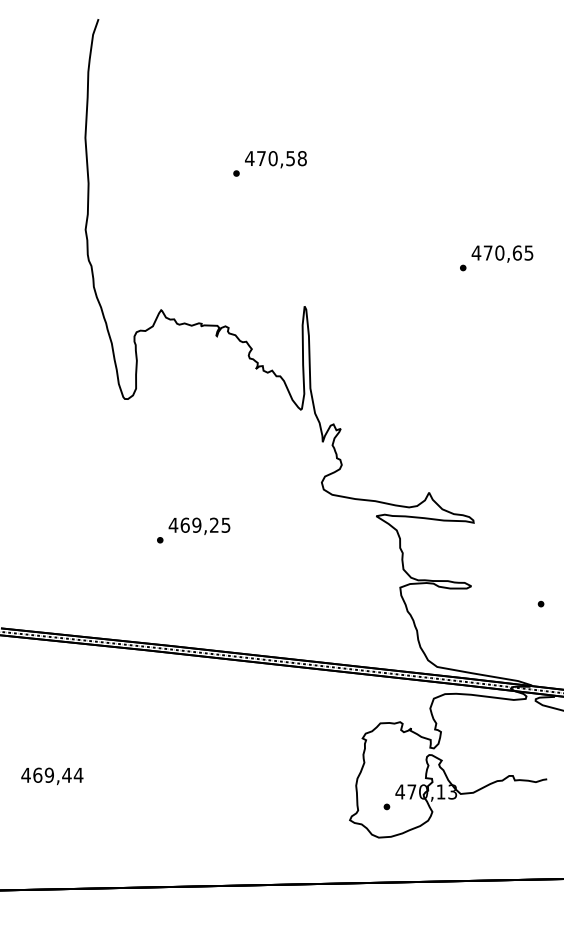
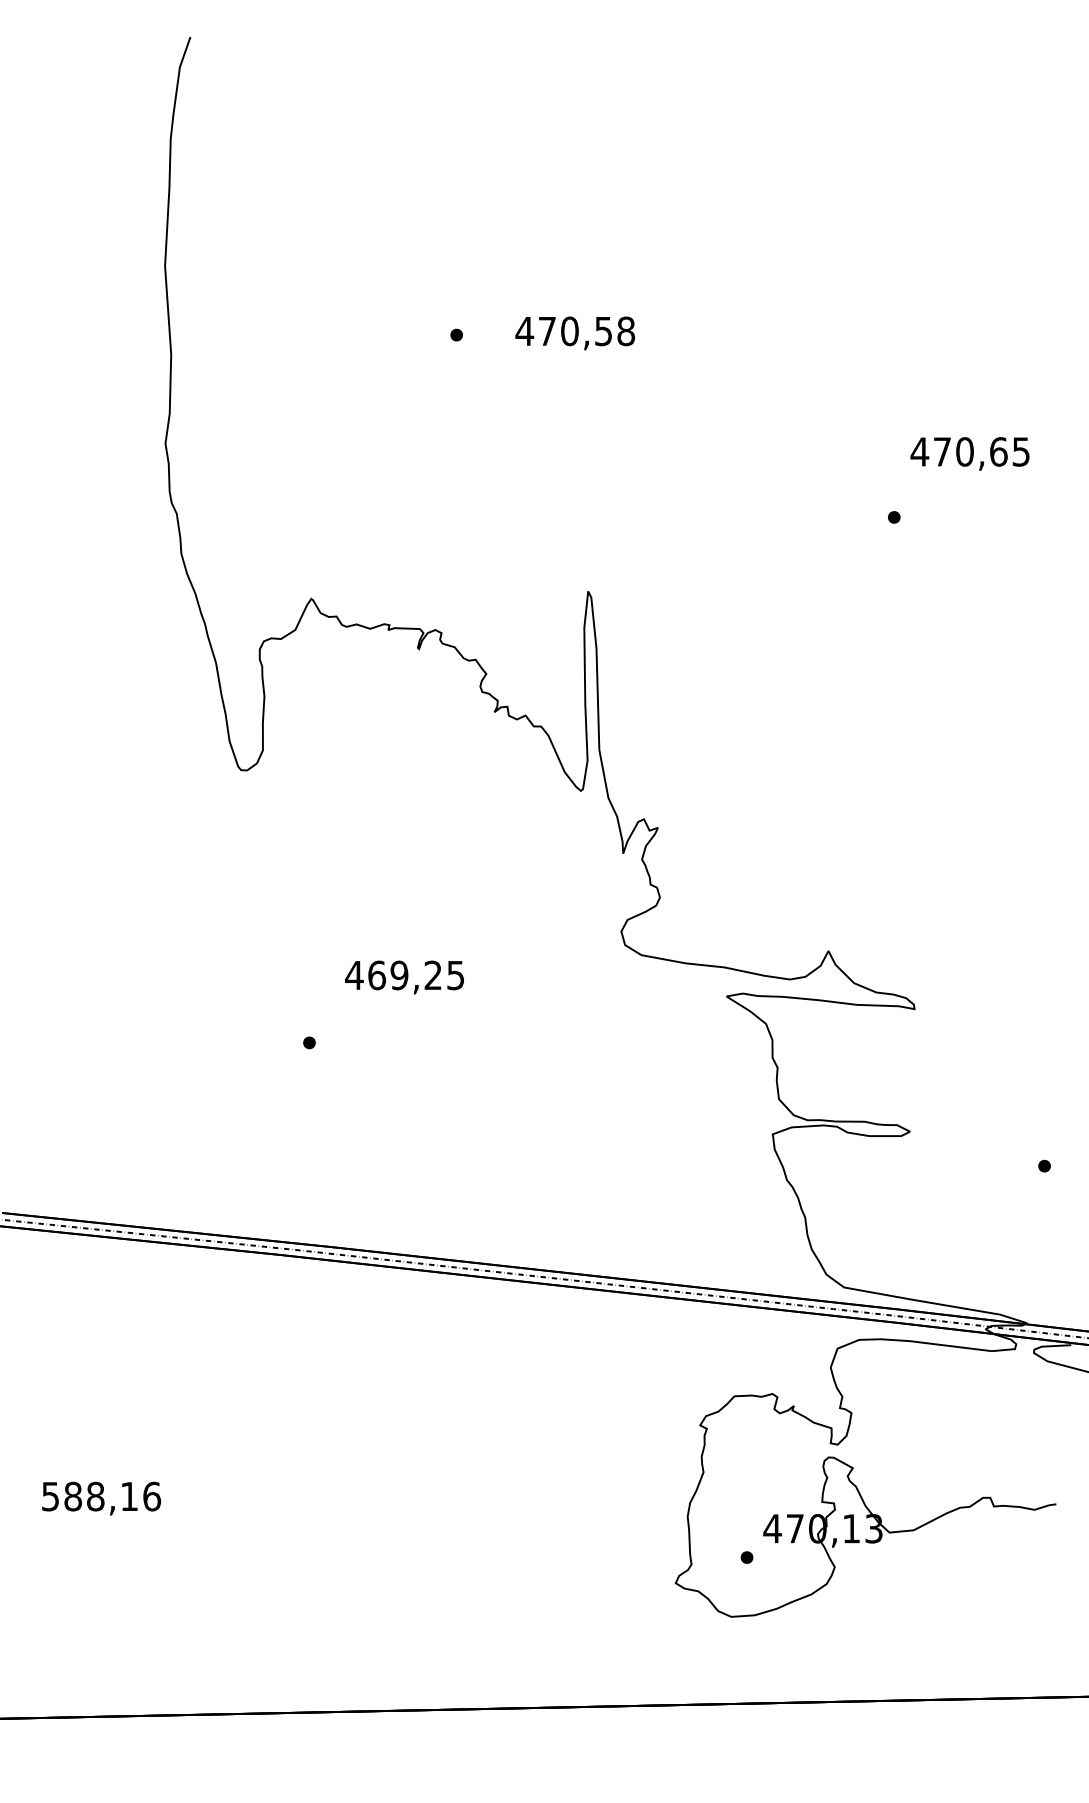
text: (275, 159) -> (574, 333), moved
text: (502, 253) -> (970, 452), moved
text: (199, 525) -> (404, 975), moved
text: (52, 774) -> (101, 1495), 469,44 -> 588,16

